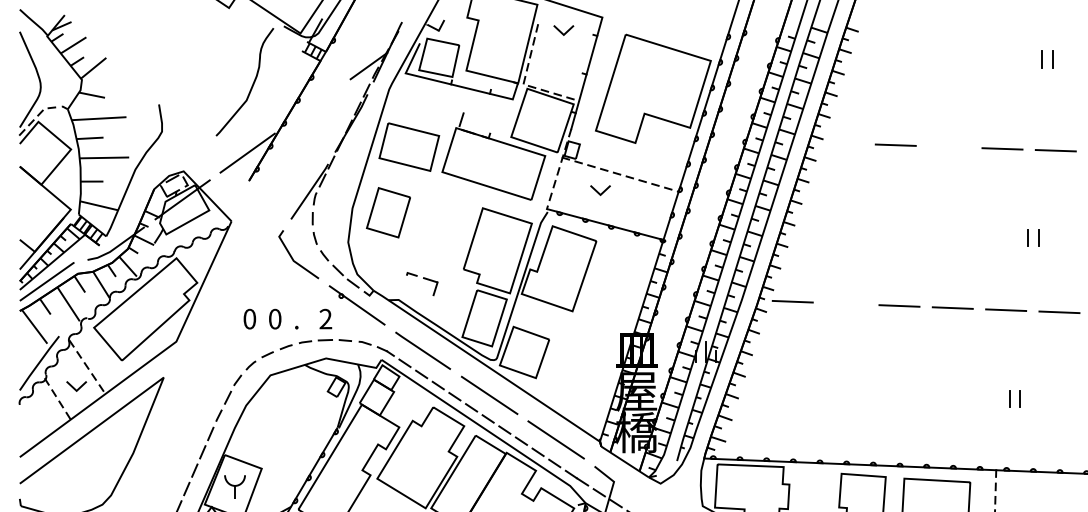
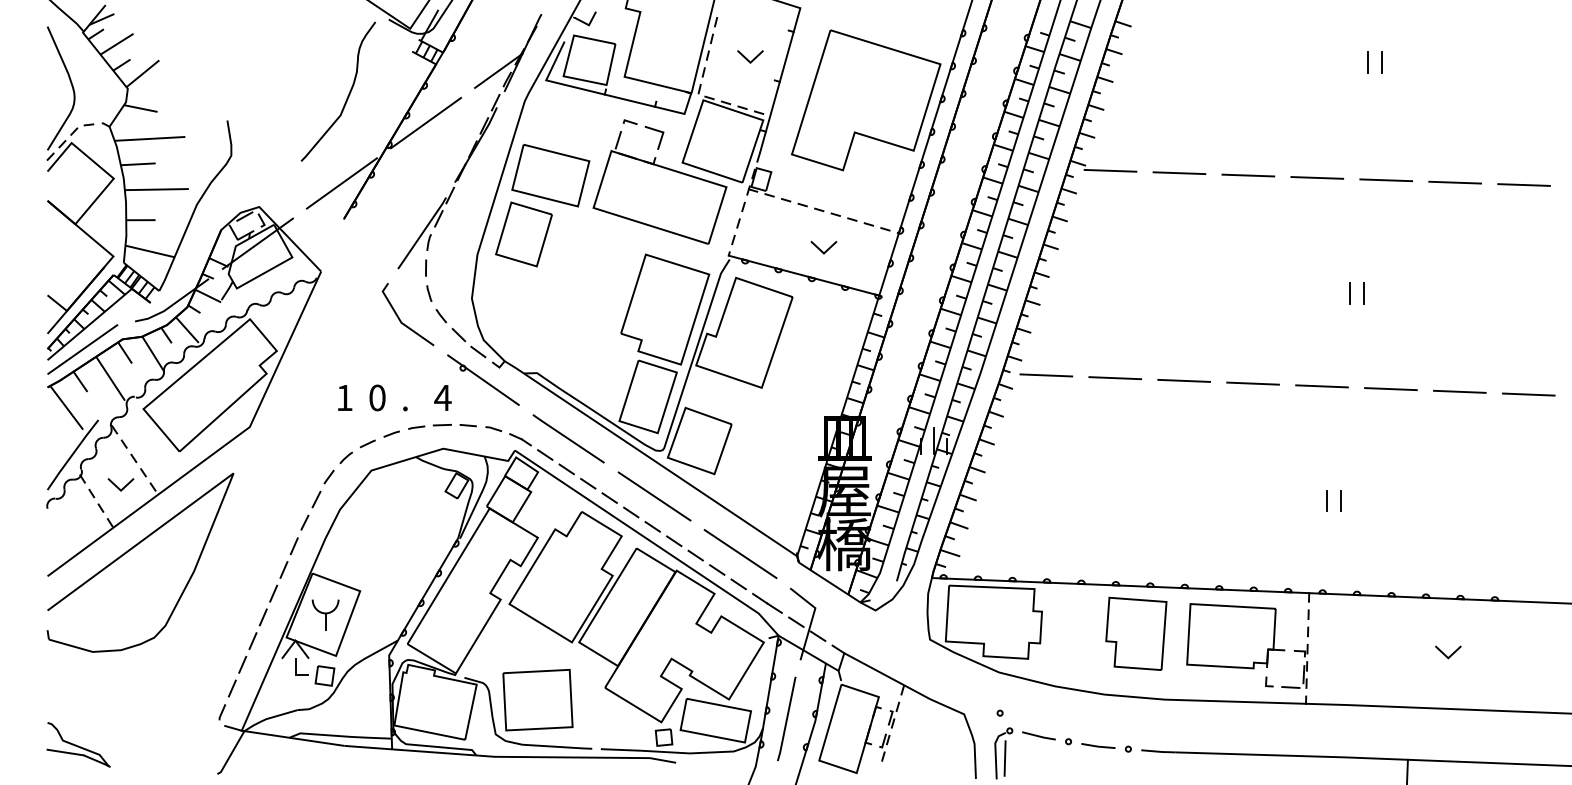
line: (561, 31) -> (747, 58), moved
line: (313, 105) -> (426, 122), added
line: (842, 143) -> (1110, 170), added
line: (949, 147) -> (1248, 175), added
line: (598, 191) -> (821, 249), moved
part: (388, 212) -> (523, 234), moved
part: (424, 279) -> (646, 128), moved
line: (846, 304) -> (1115, 378), added
text: (249, 318) -> (344, 397), 0 -> 1
text: (325, 318) -> (442, 397), 2 -> 4

